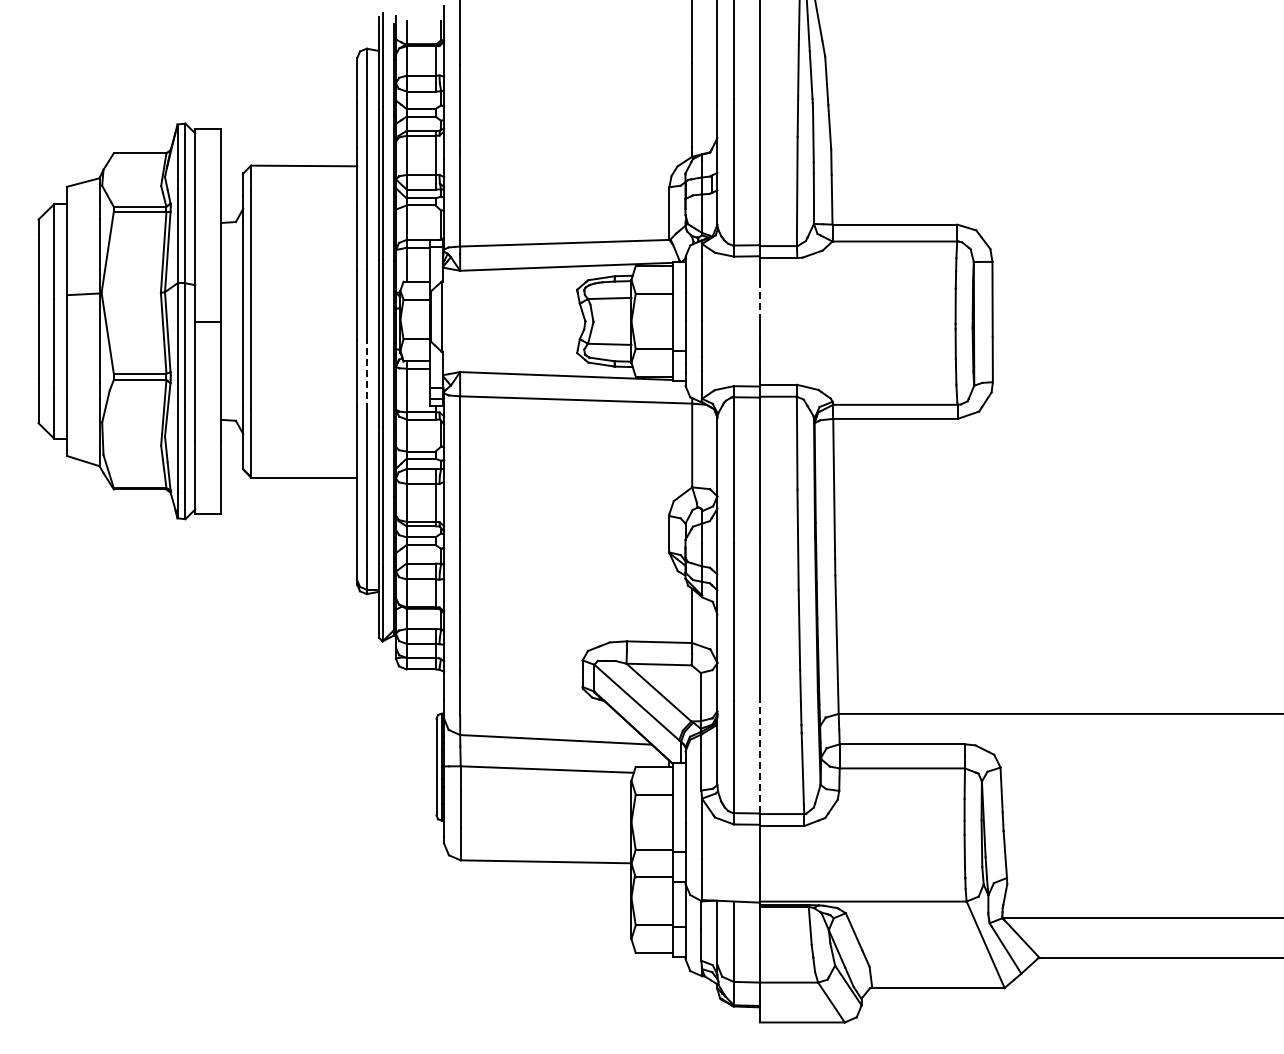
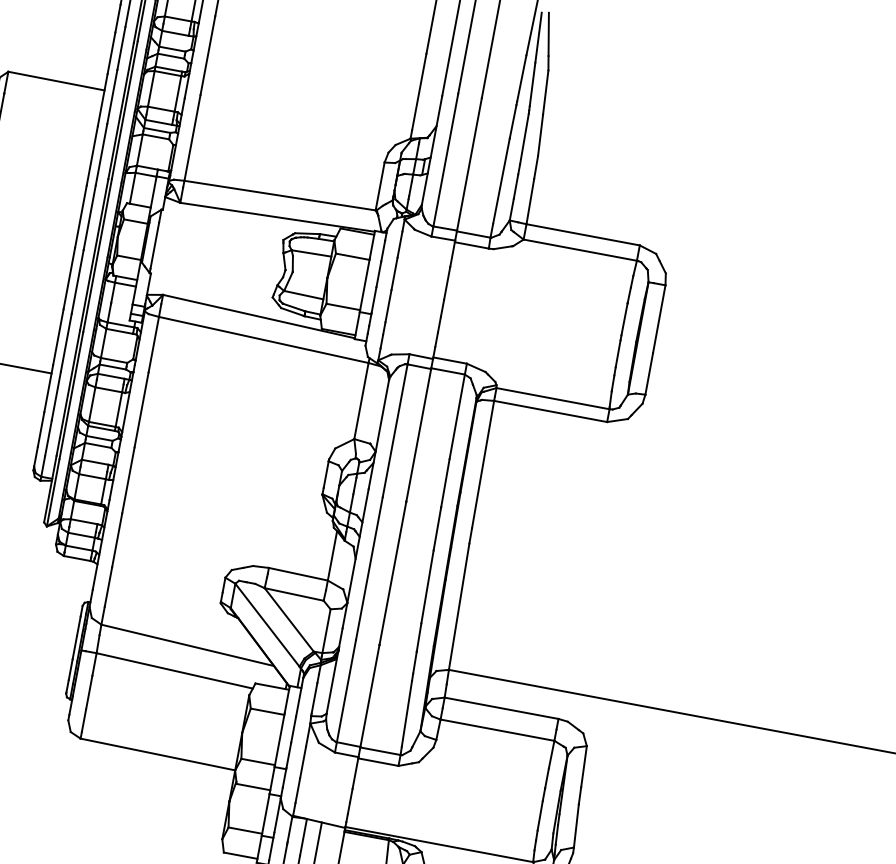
line: (759, 302) -> (446, 282), dashed -> solid
line: (366, 375) -> (77, 282), dashed -> solid
line: (759, 756) -> (369, 695), dashed -> solid

